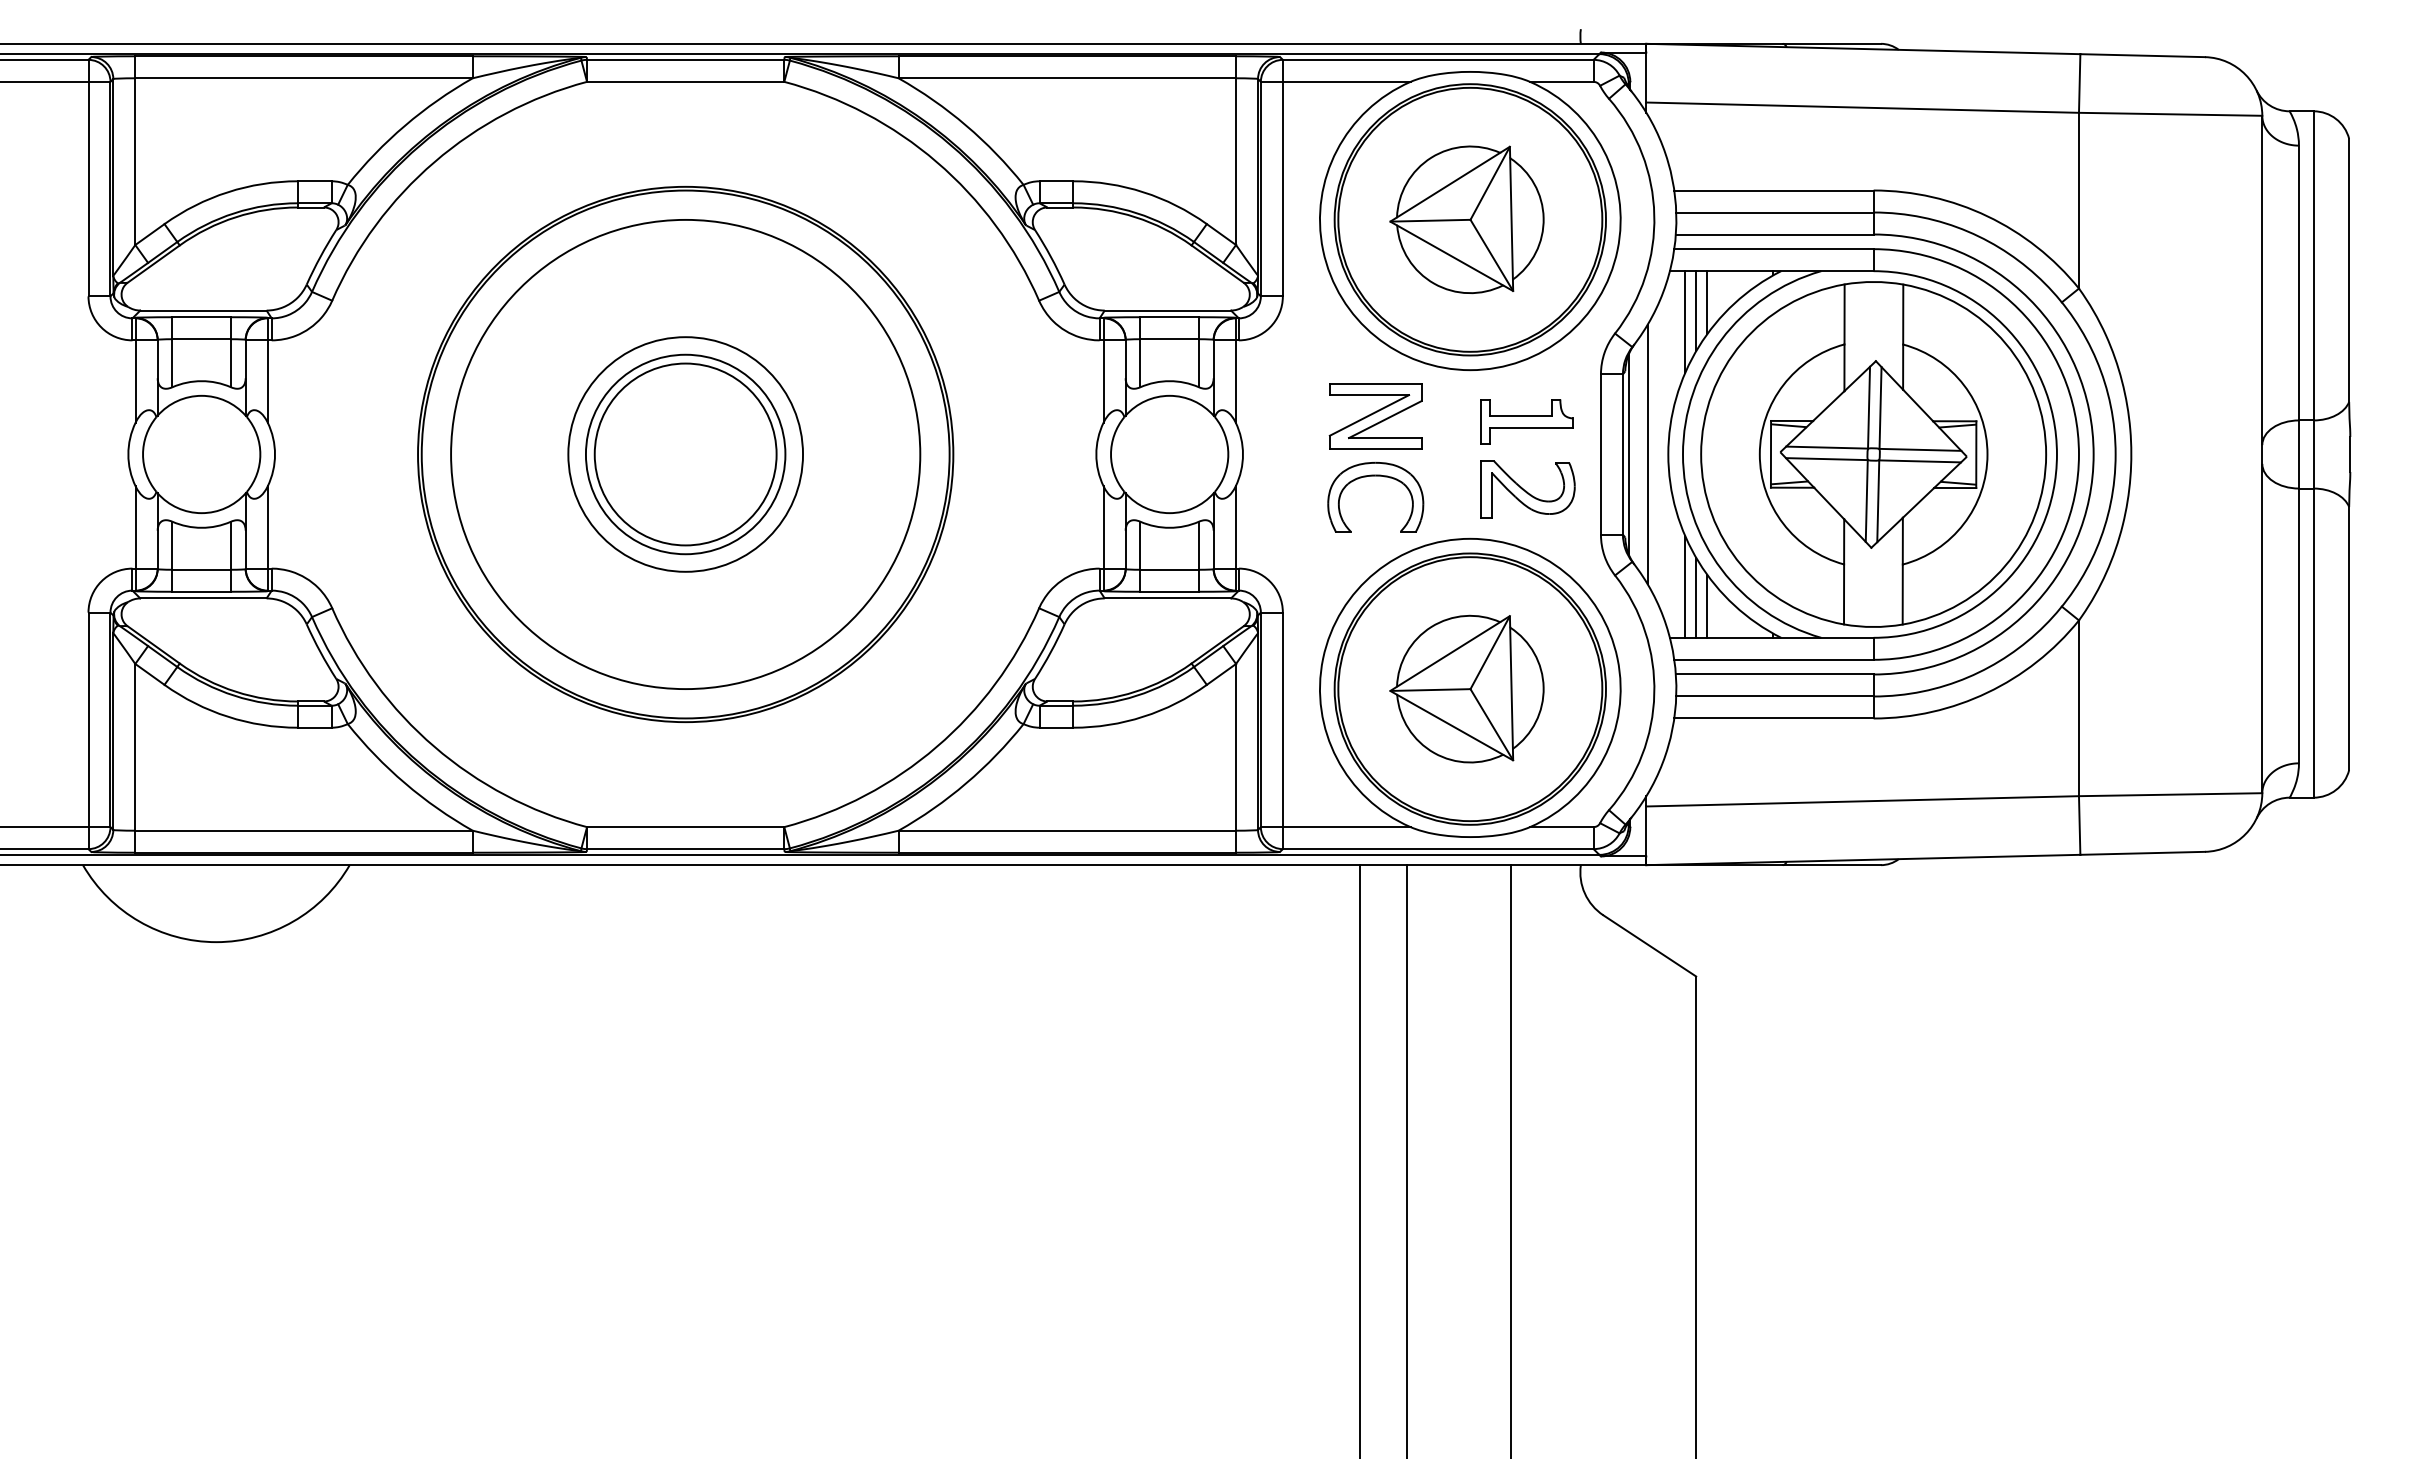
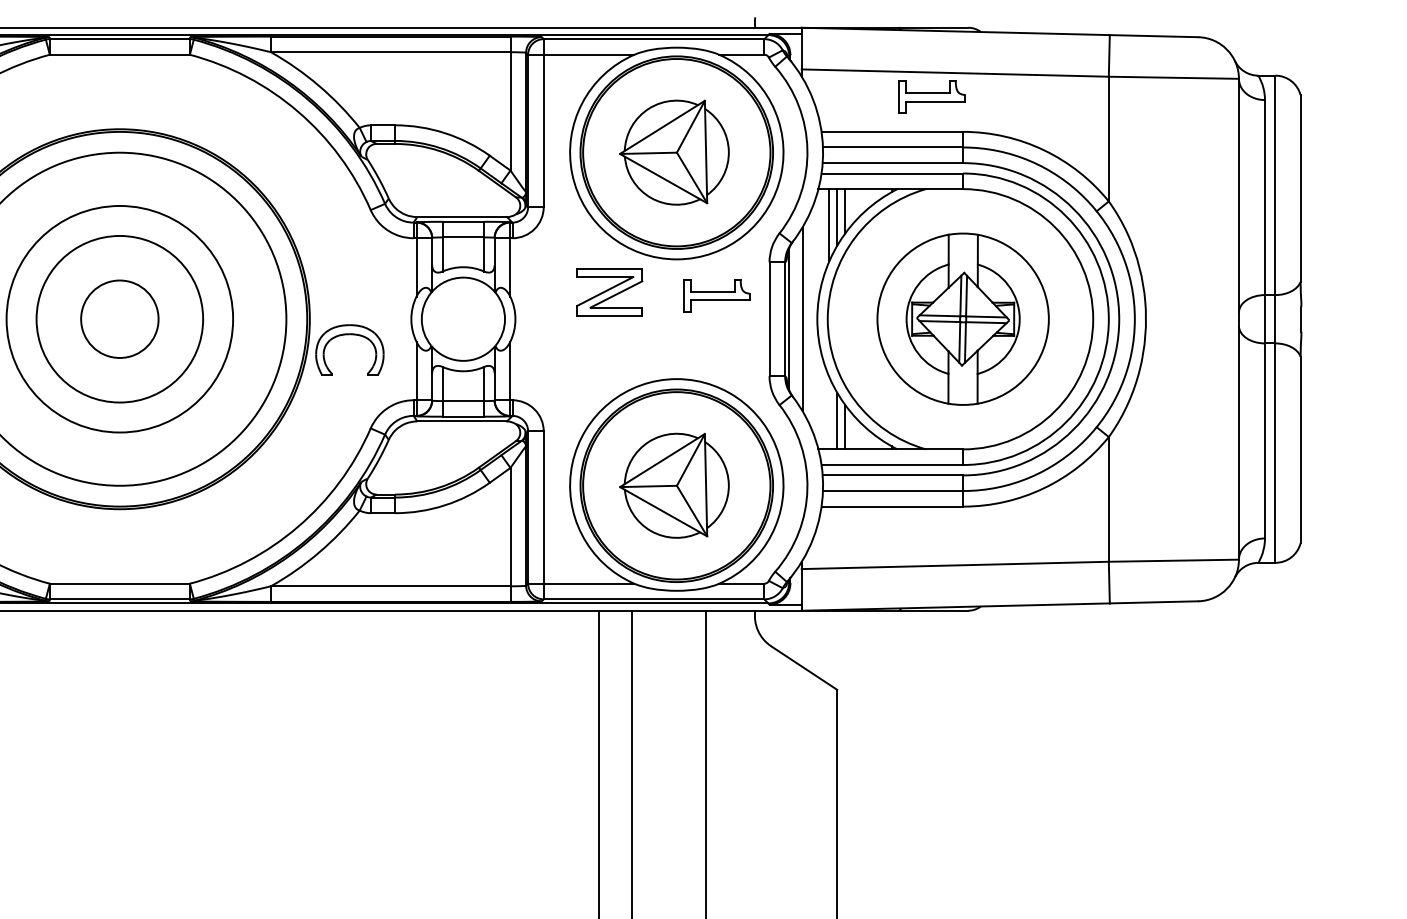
part: (1829, 141) -> (931, 97), added
circle: (685, 454) -> (119, 319), size x0.6
circle: (685, 454) -> (119, 319), size x1.6
part: (1873, 454) -> (962, 319), size x0.7
part: (1375, 476) -> (349, 334), moved
part: (1527, 489) -> (717, 344), removed
line: (1685, 586) -> (829, 412), removed

